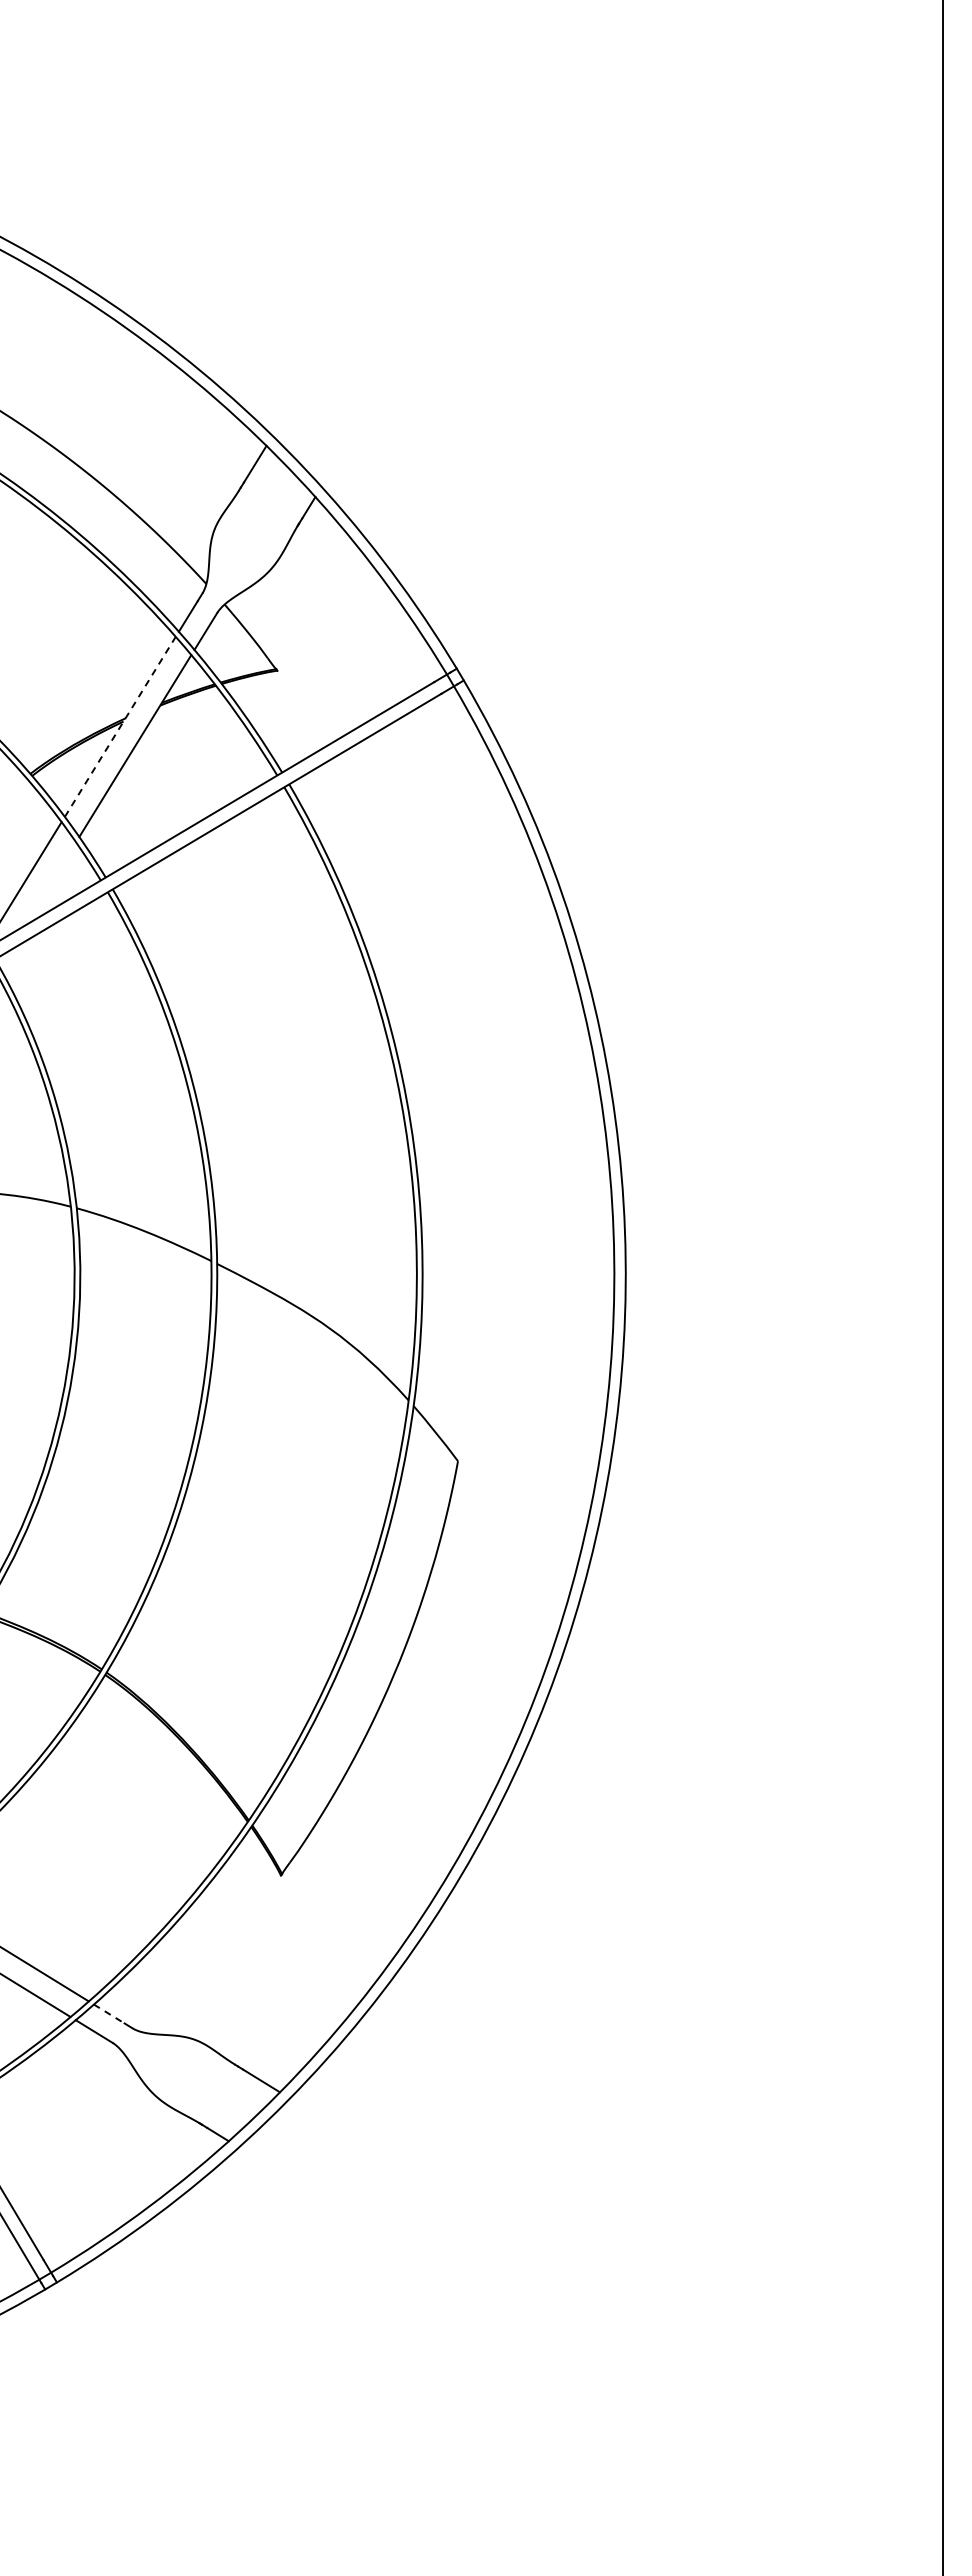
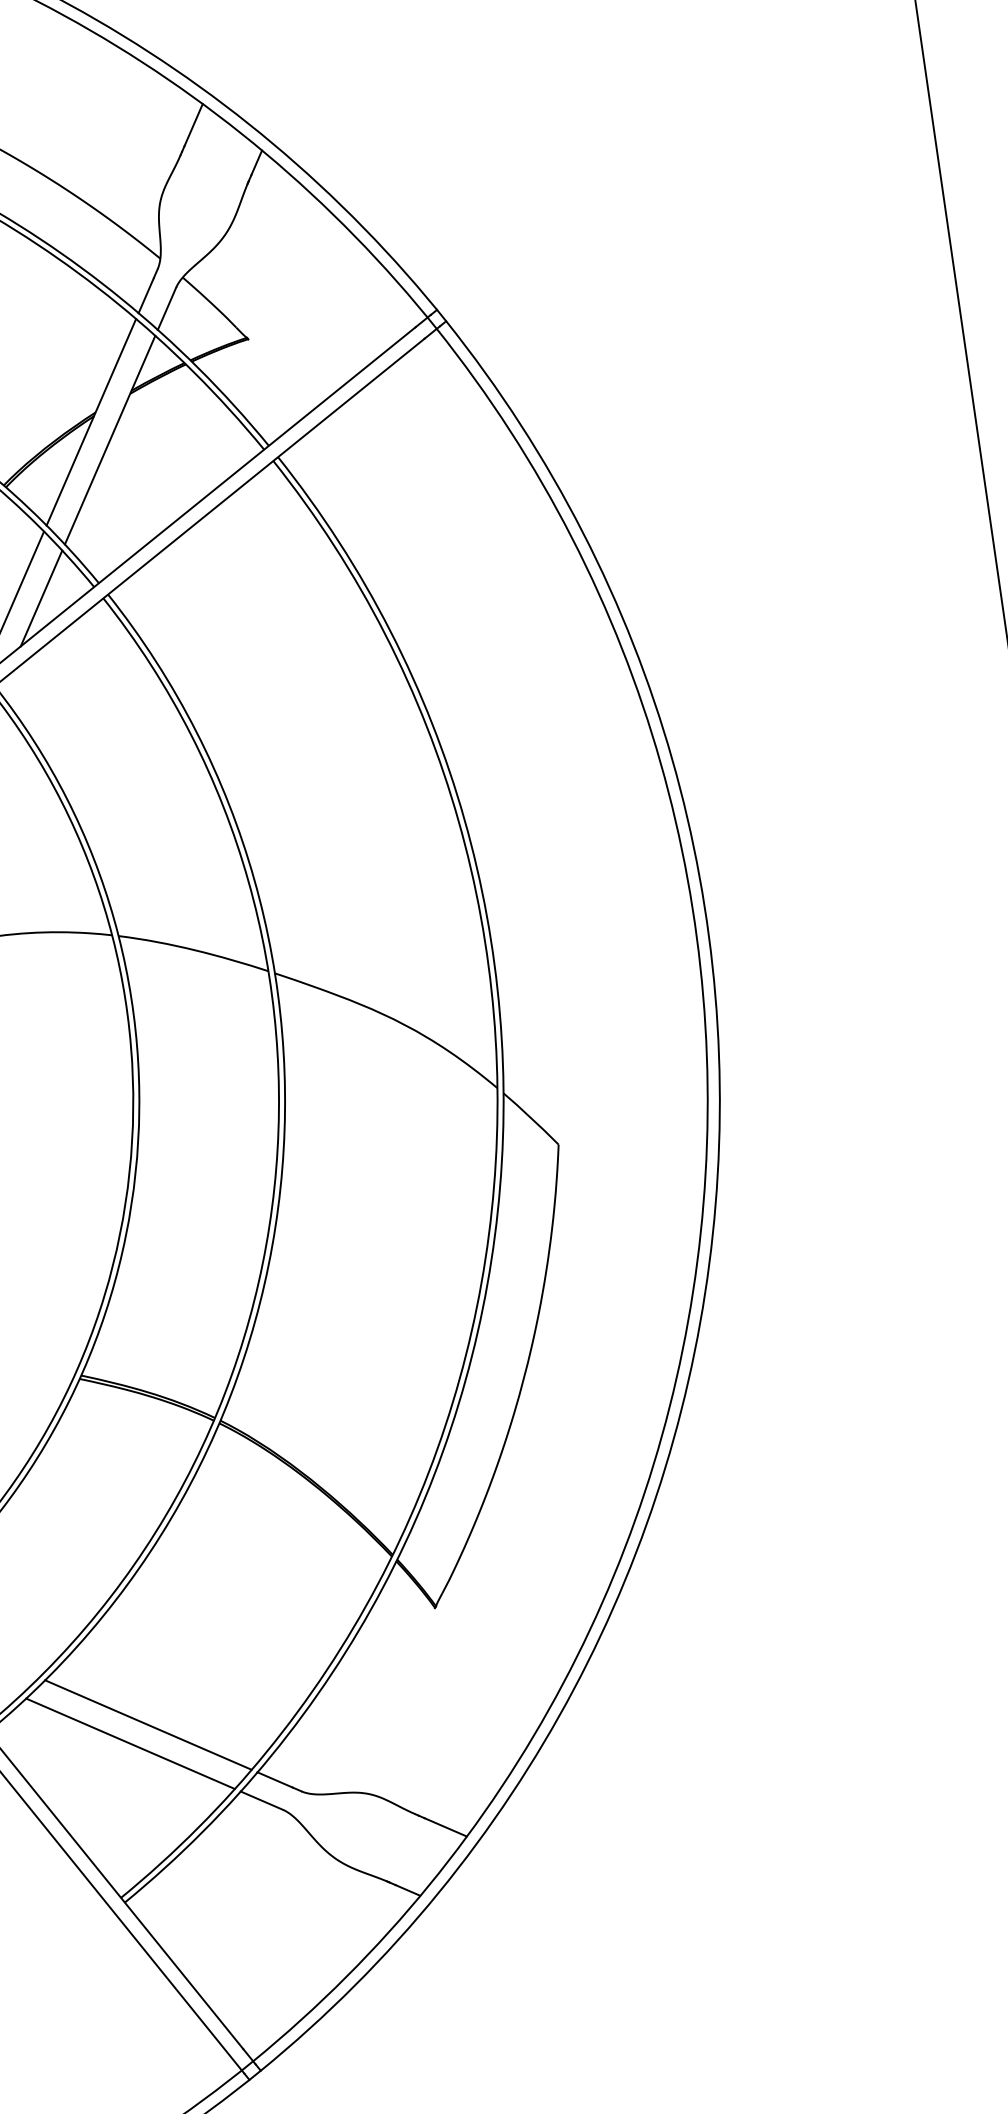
line: (120, 726) -> (91, 421), dashed -> solid
line: (50, 883) -> (41, 597), added
line: (109, 2014) -> (275, 1780), dashed -> solid

